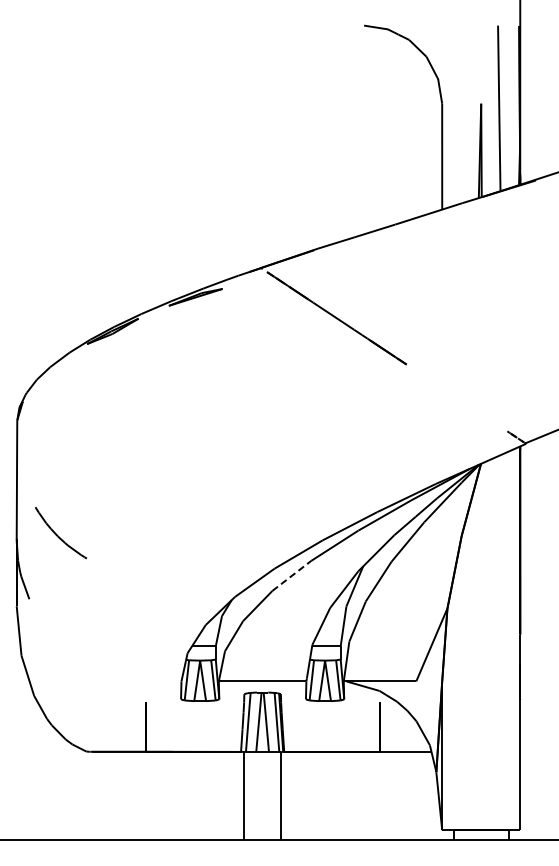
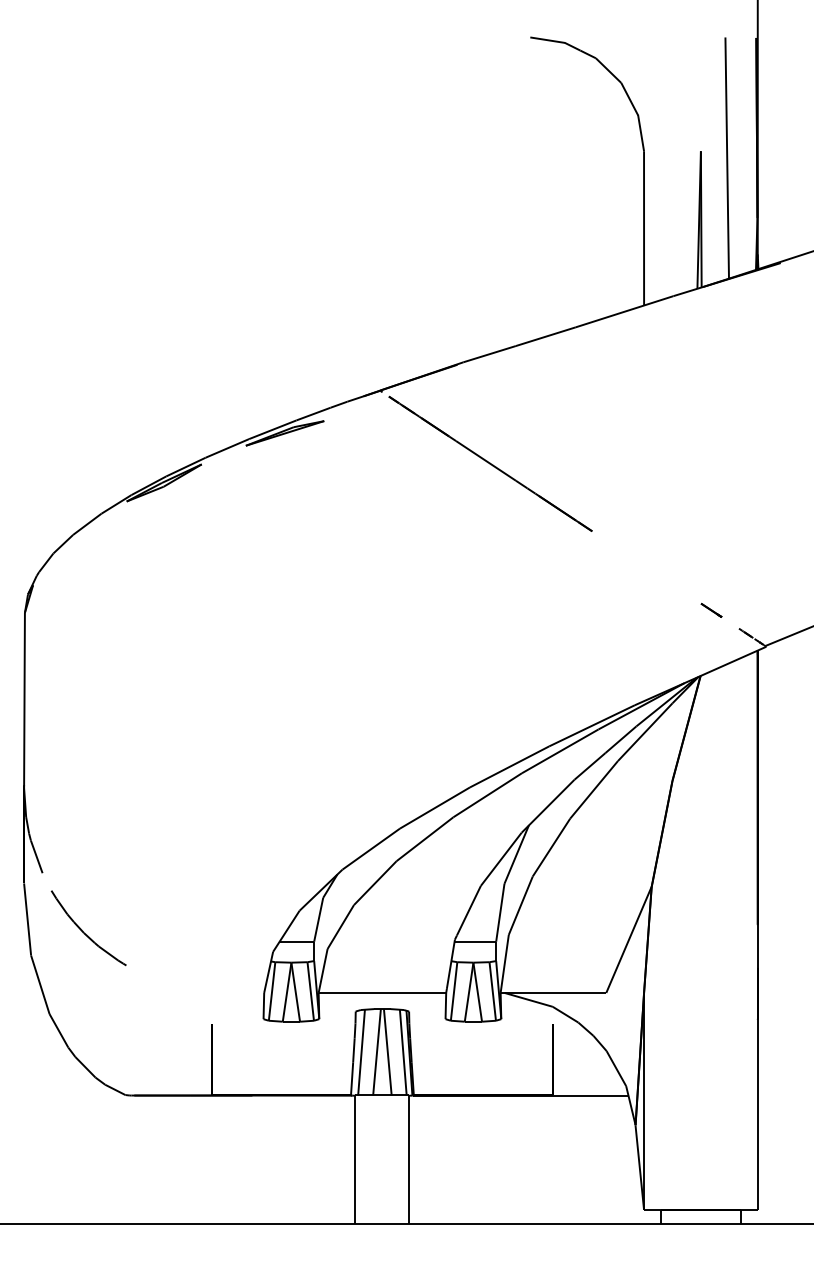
line: (488, 418) -> (711, 609), added
part: (61, 533) -> (89, 928), moved
line: (291, 575) -> (424, 838), dashed -> solid

